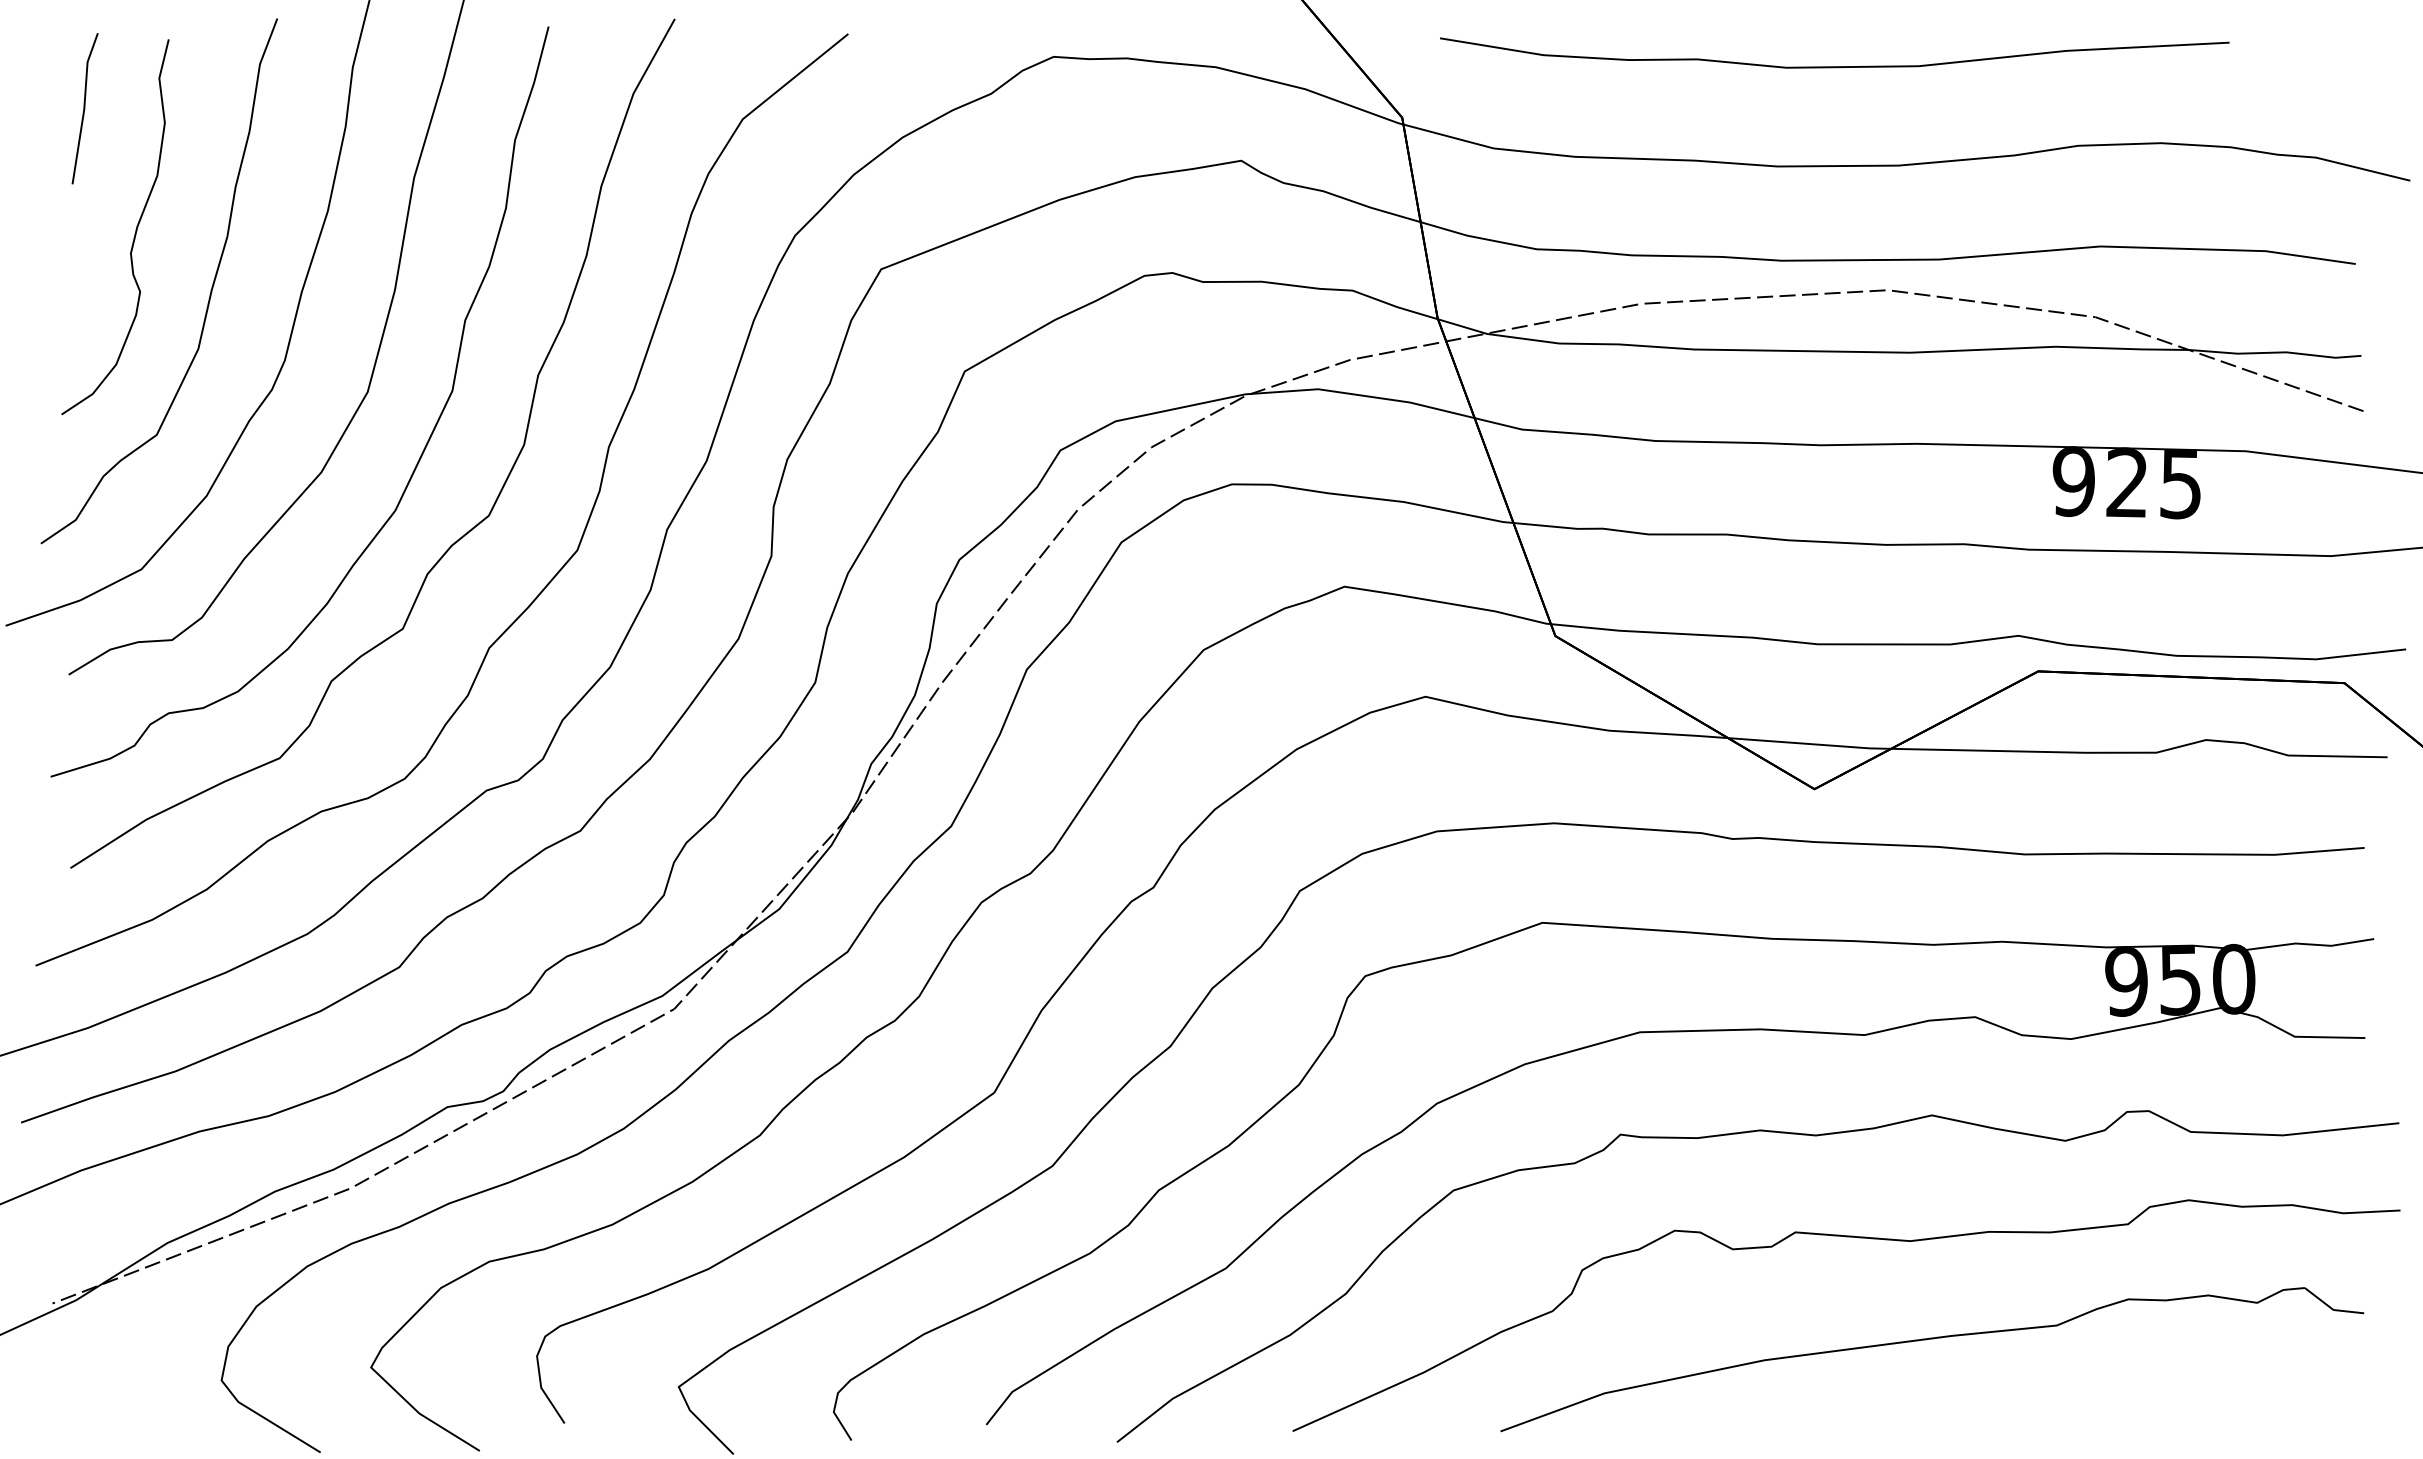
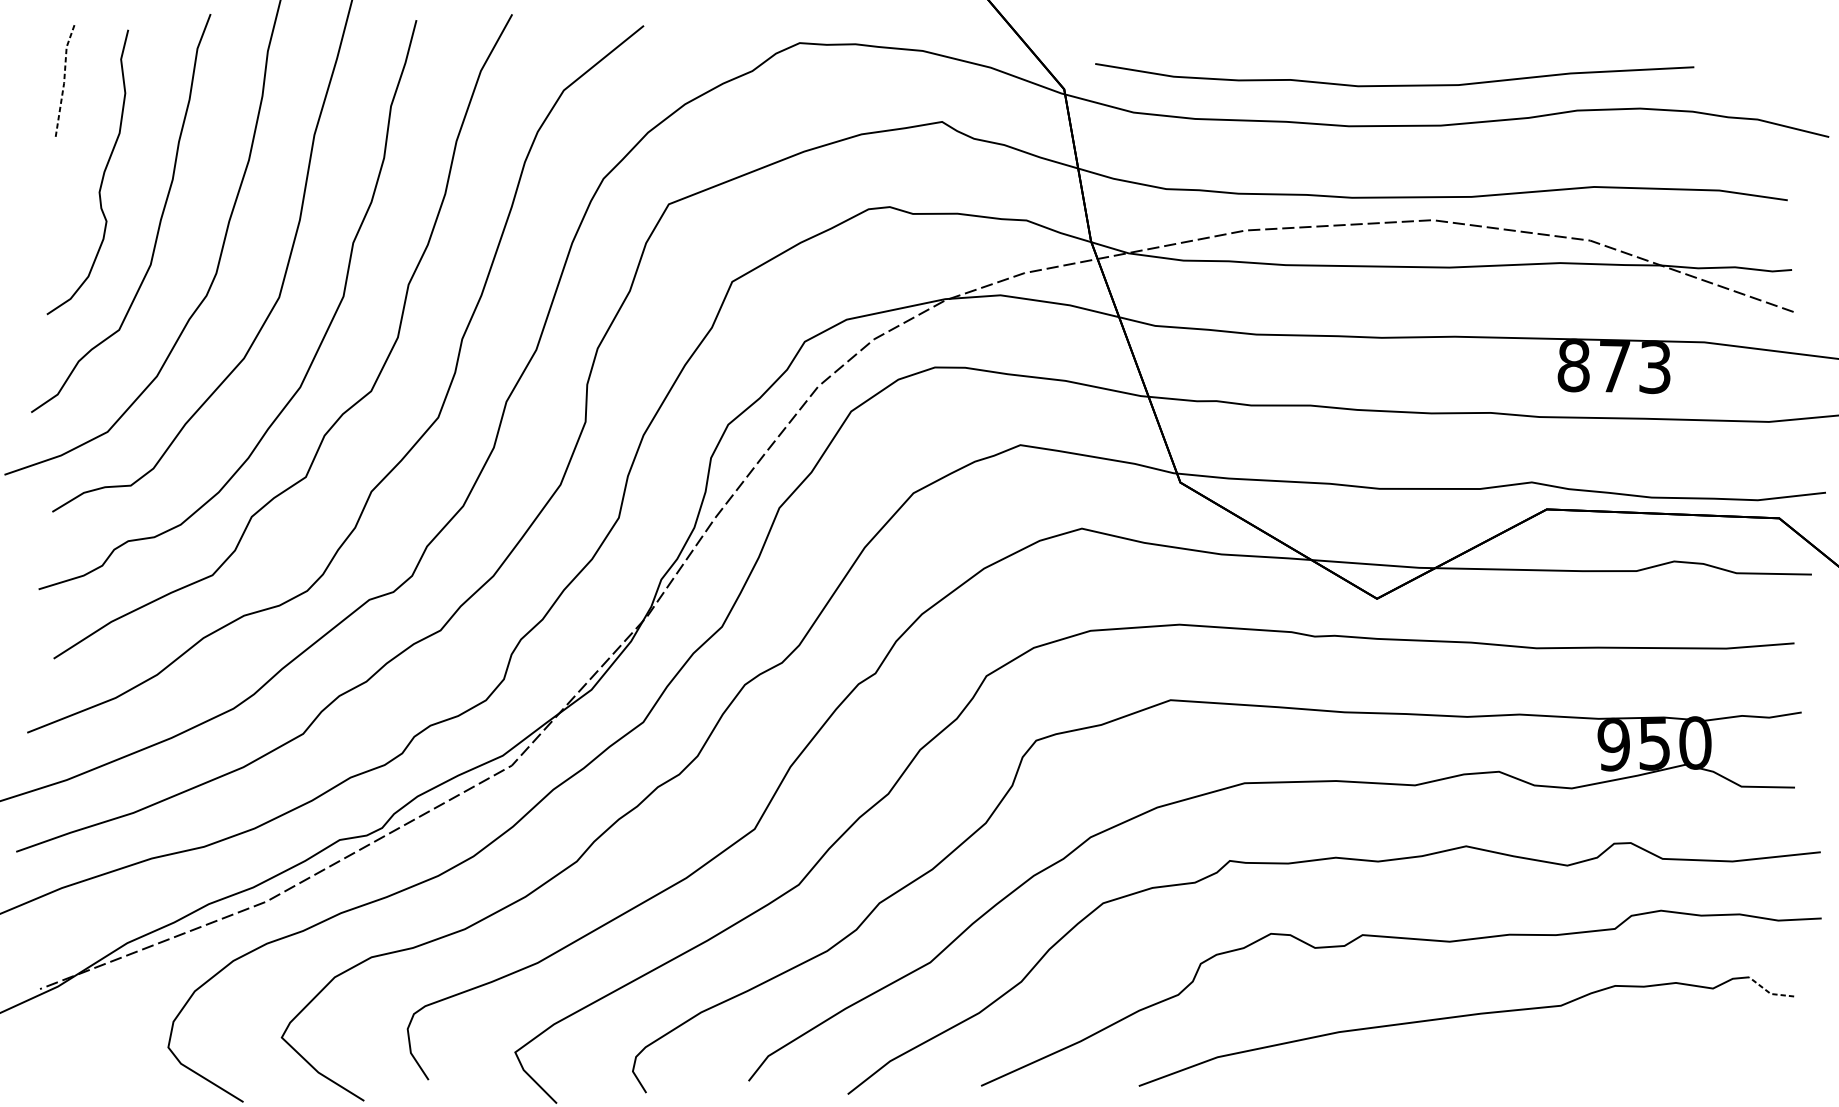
curve: (1834, 66) -> (1394, 85), moved
line: (84, 108) -> (64, 82), solid -> dashed
text: (2126, 482) -> (1613, 366), 925 -> 873
line: (2331, 1308) -> (1769, 992), solid -> dashed

